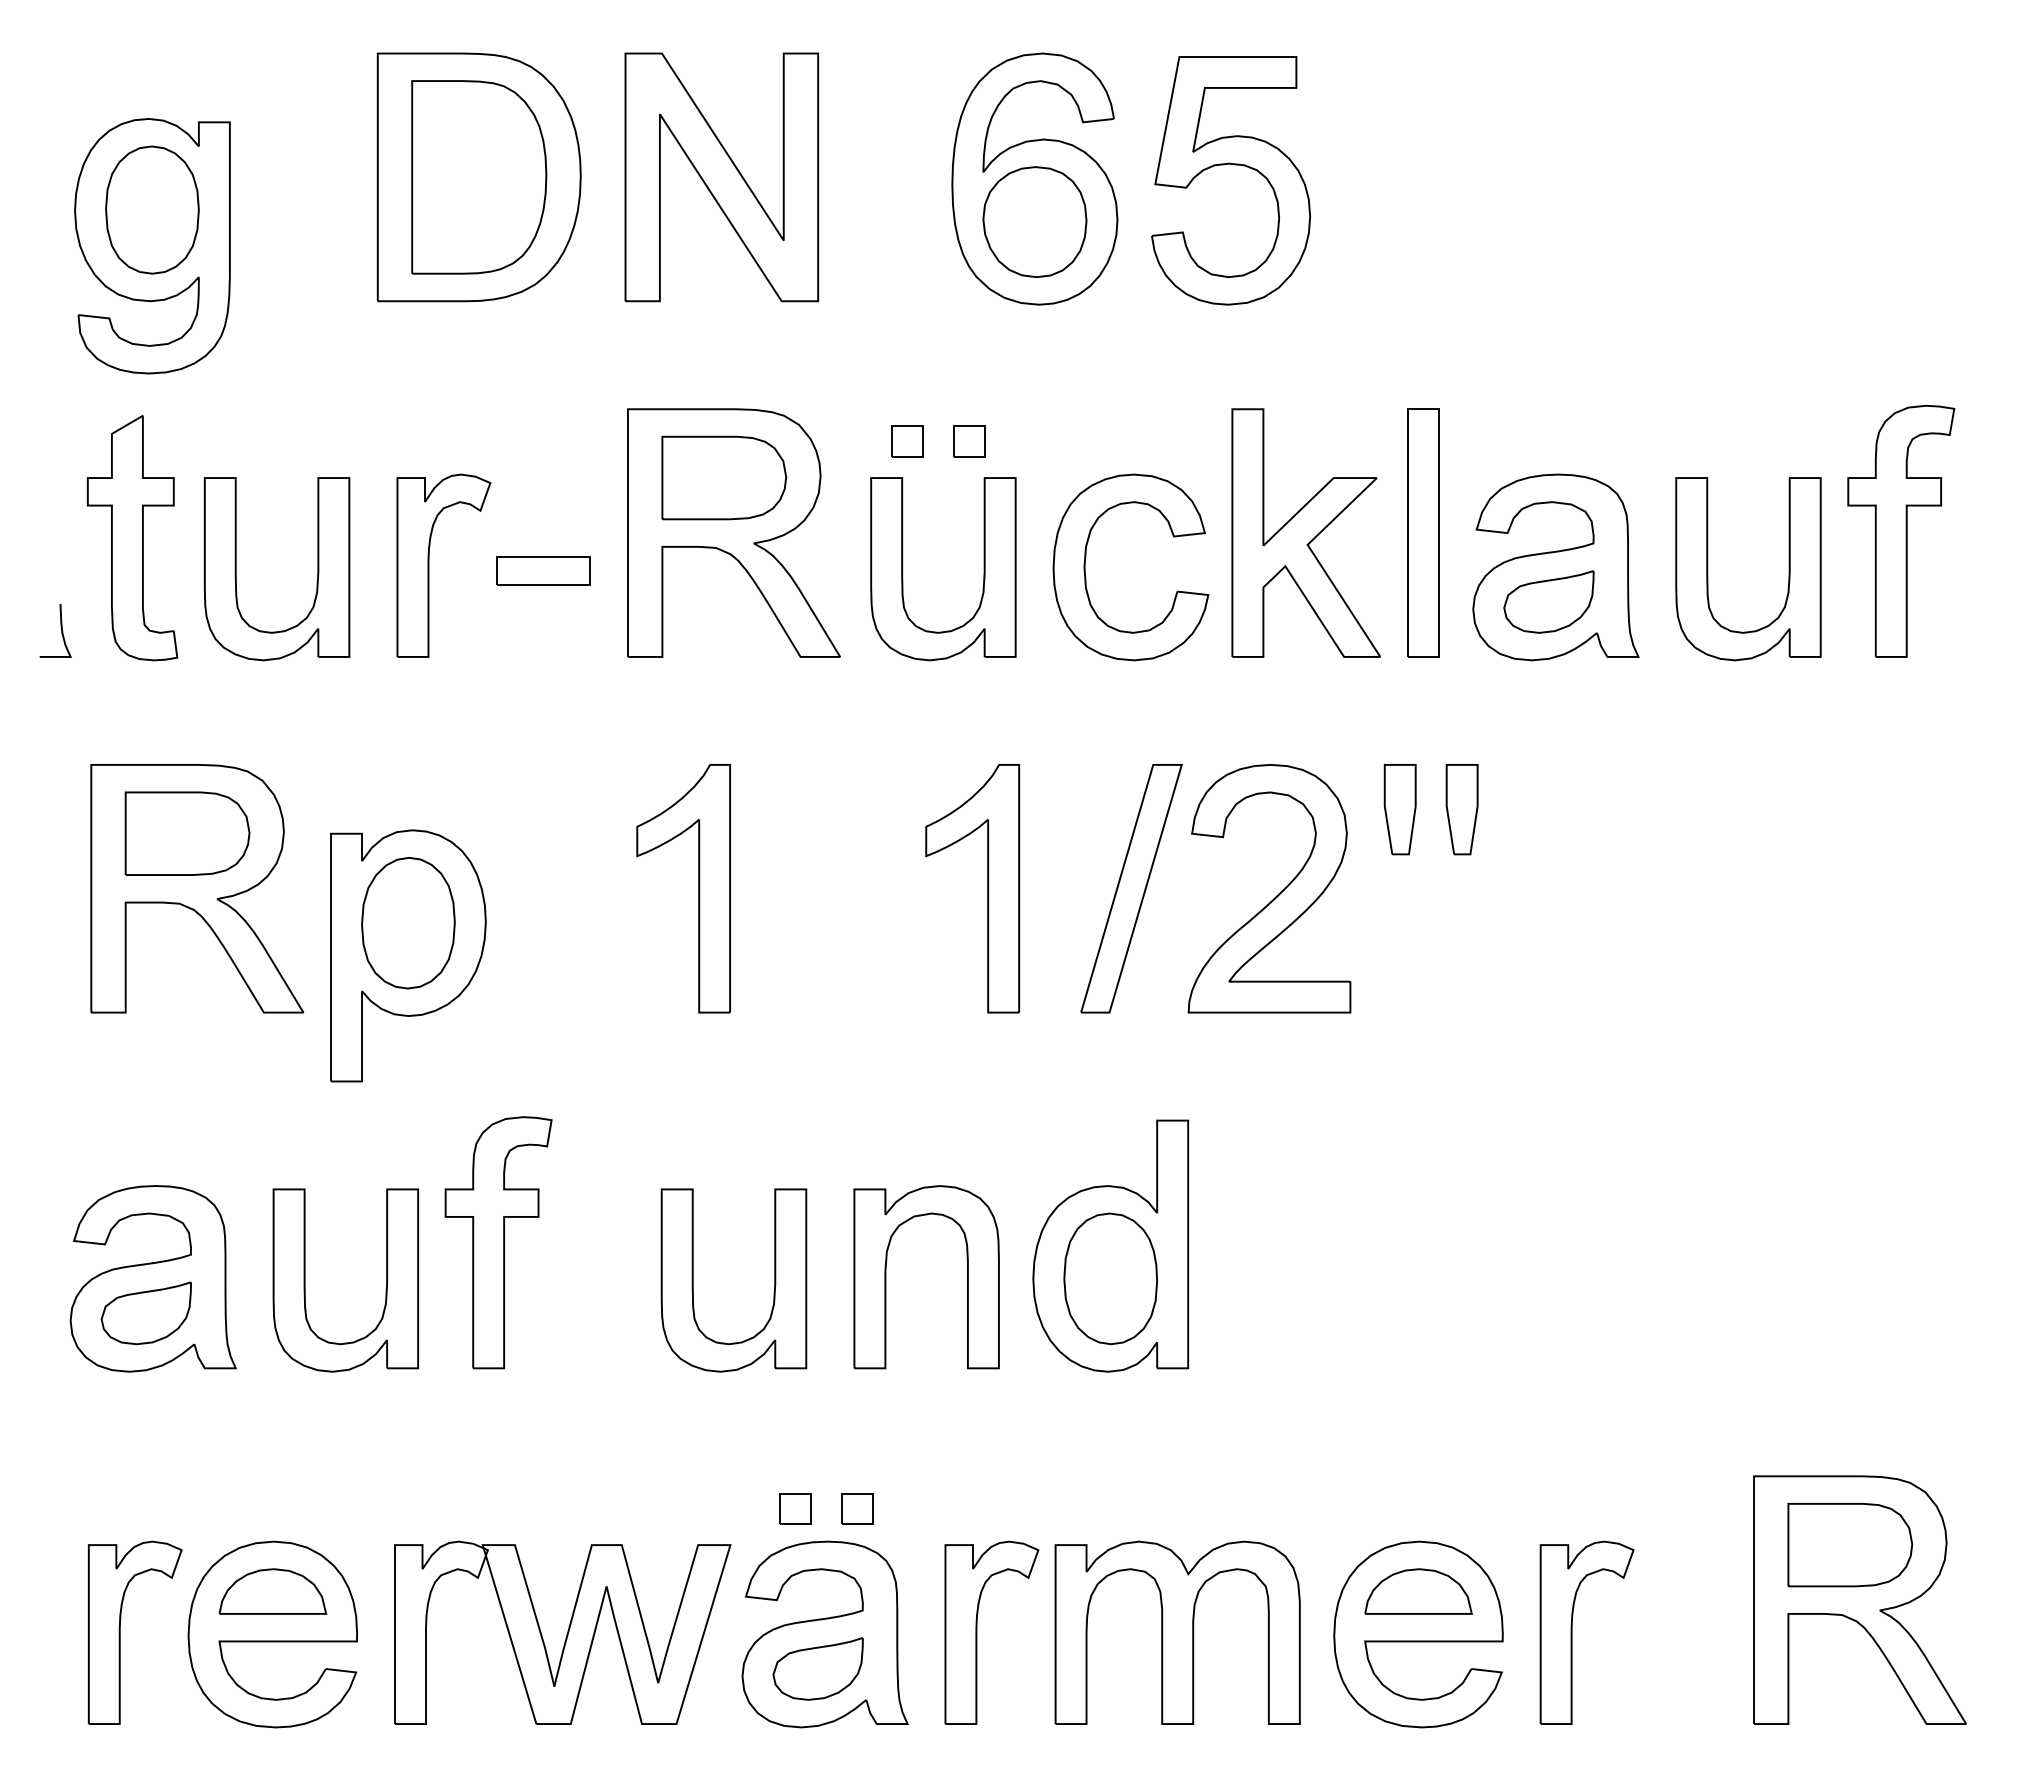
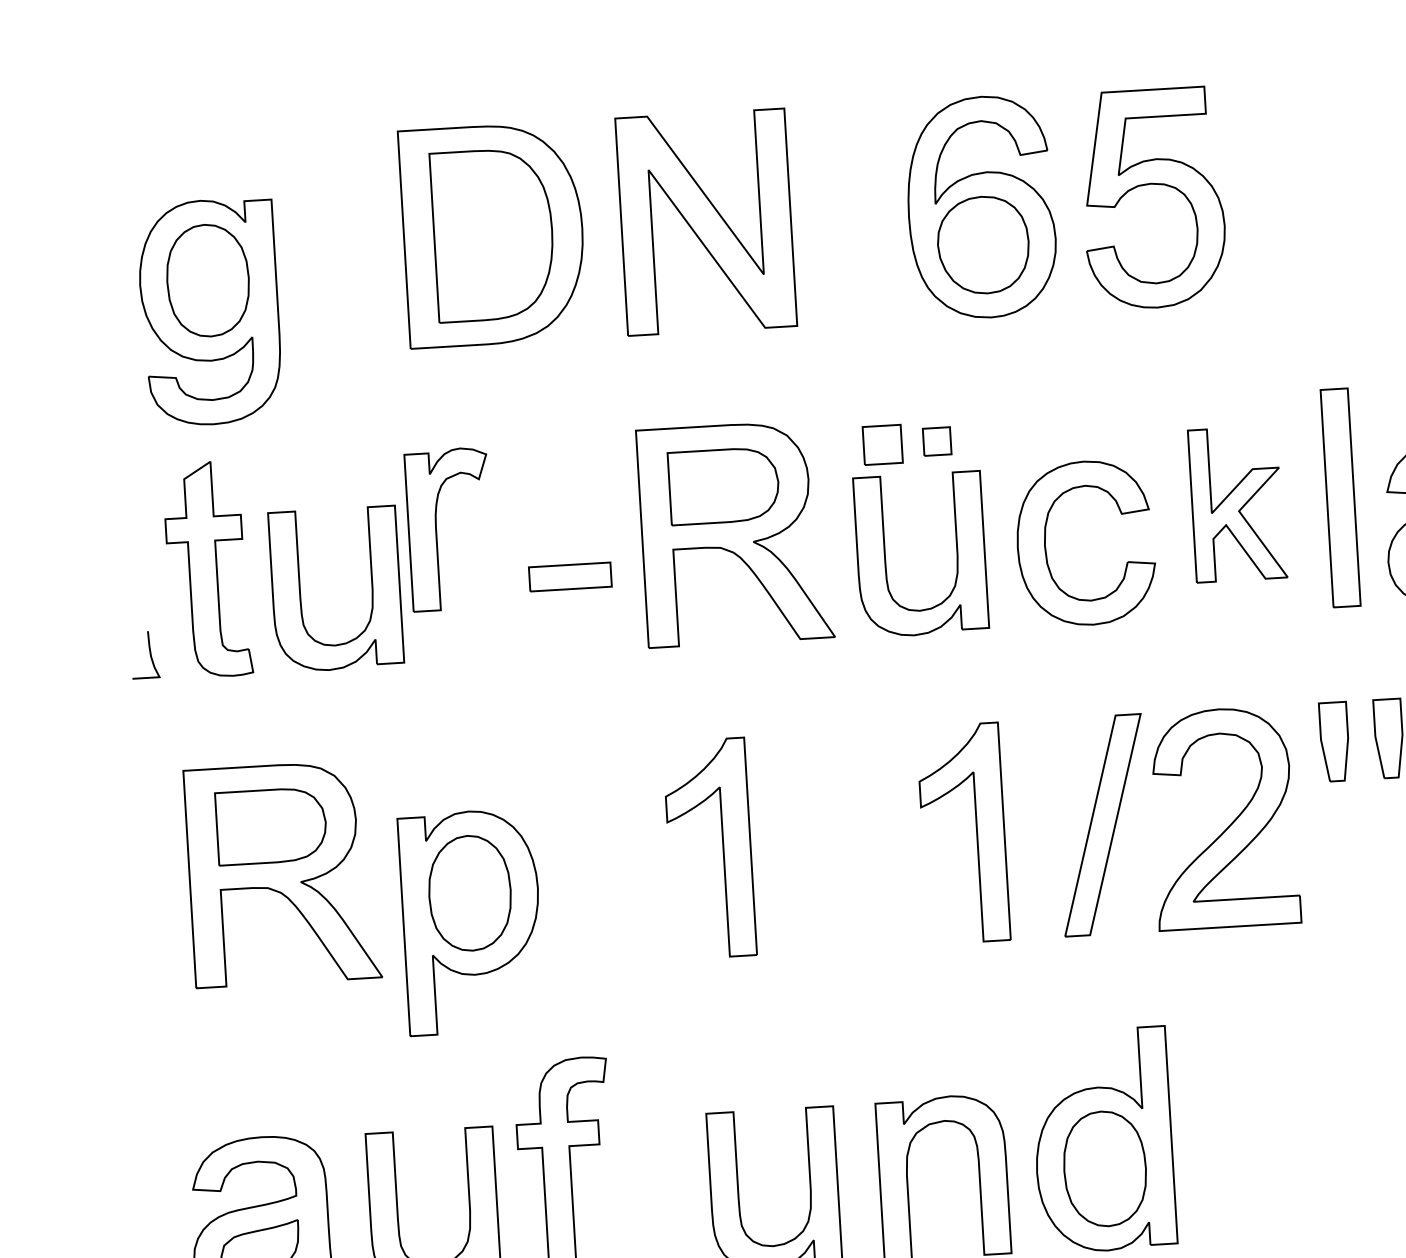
part: (907, 441) -> (882, 444), size x1.4
part: (1305, 532) -> (1237, 503), size x0.7
part: (429, 565) -> (437, 529), moved

